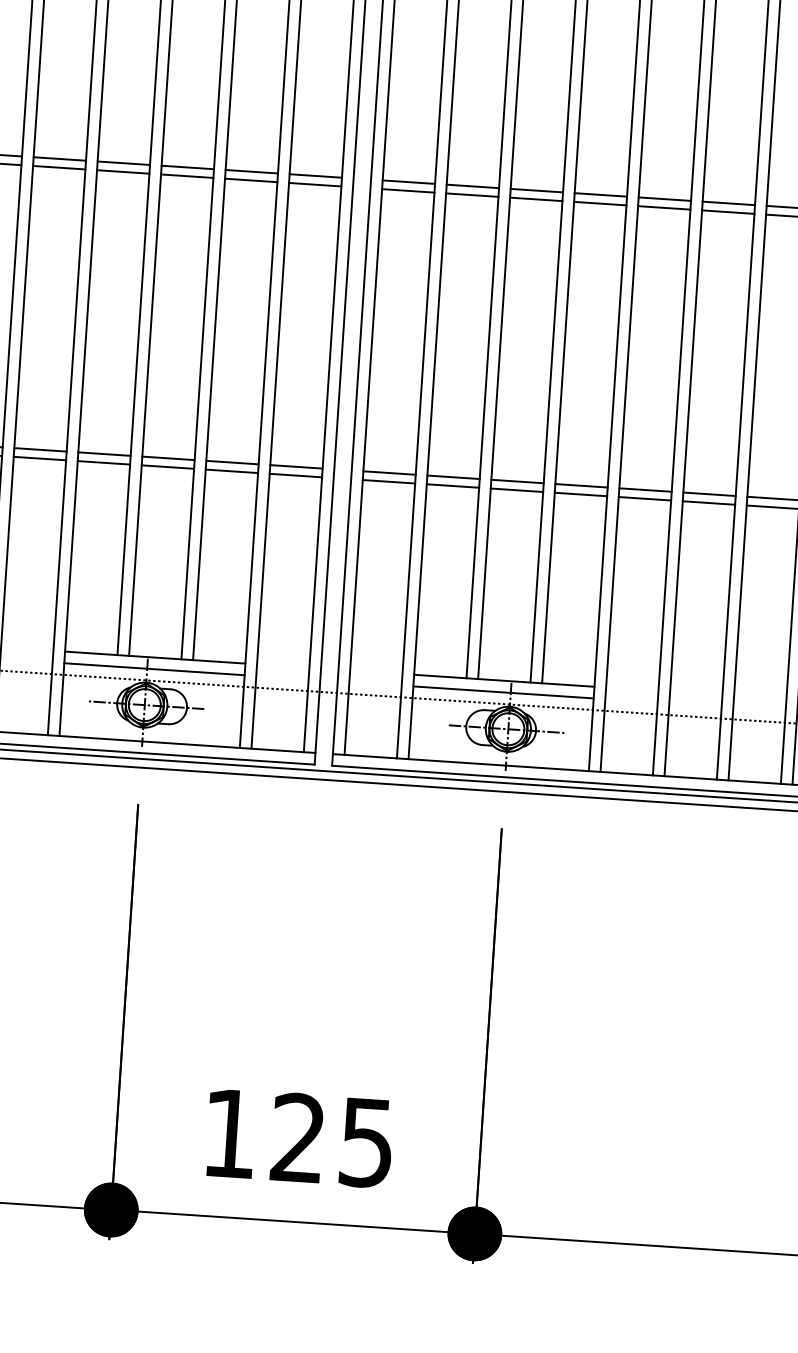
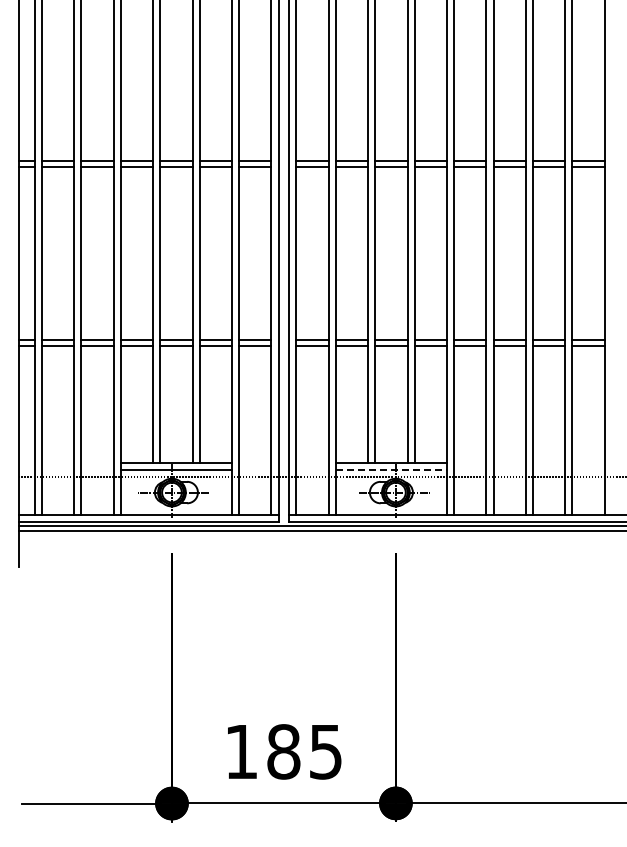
line: (503, 692) -> (391, 470), solid -> dashed
text: (297, 1137) -> (283, 751), 125 -> 185

